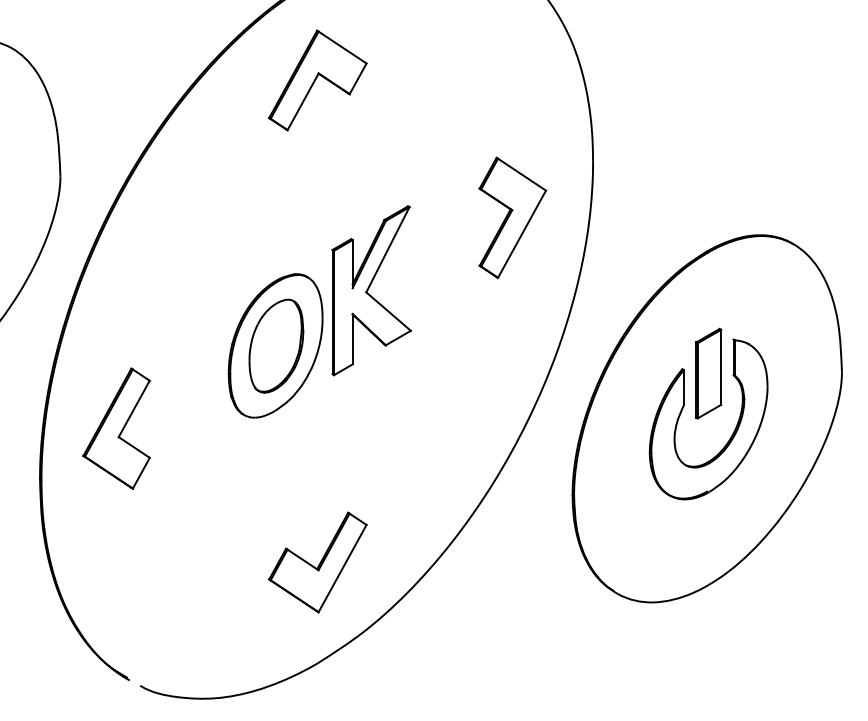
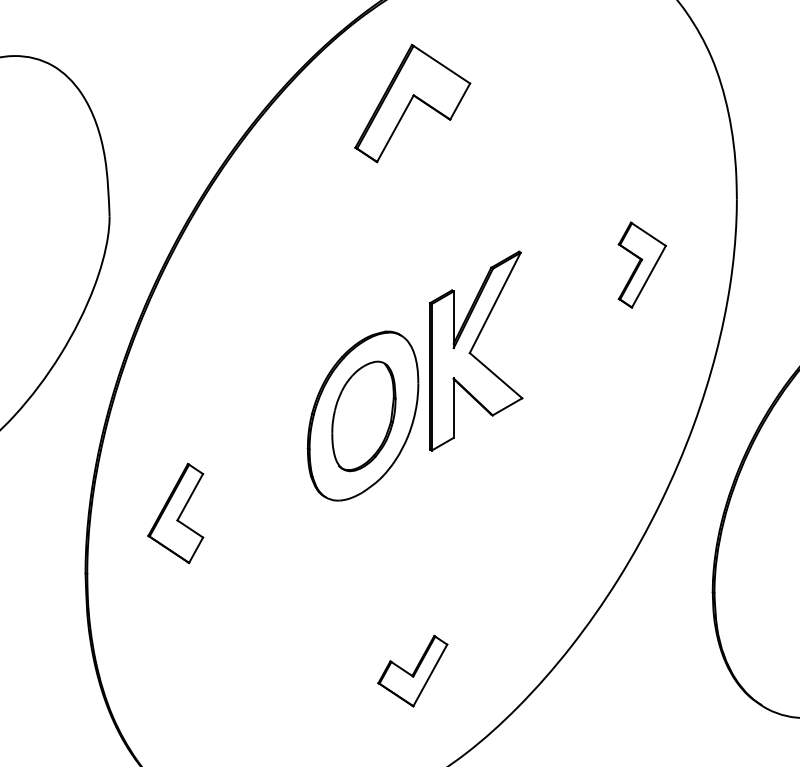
part: (512, 217) -> (641, 264), size x0.6
part: (116, 428) -> (175, 513), size x0.7
part: (317, 562) -> (412, 671), size x0.6

